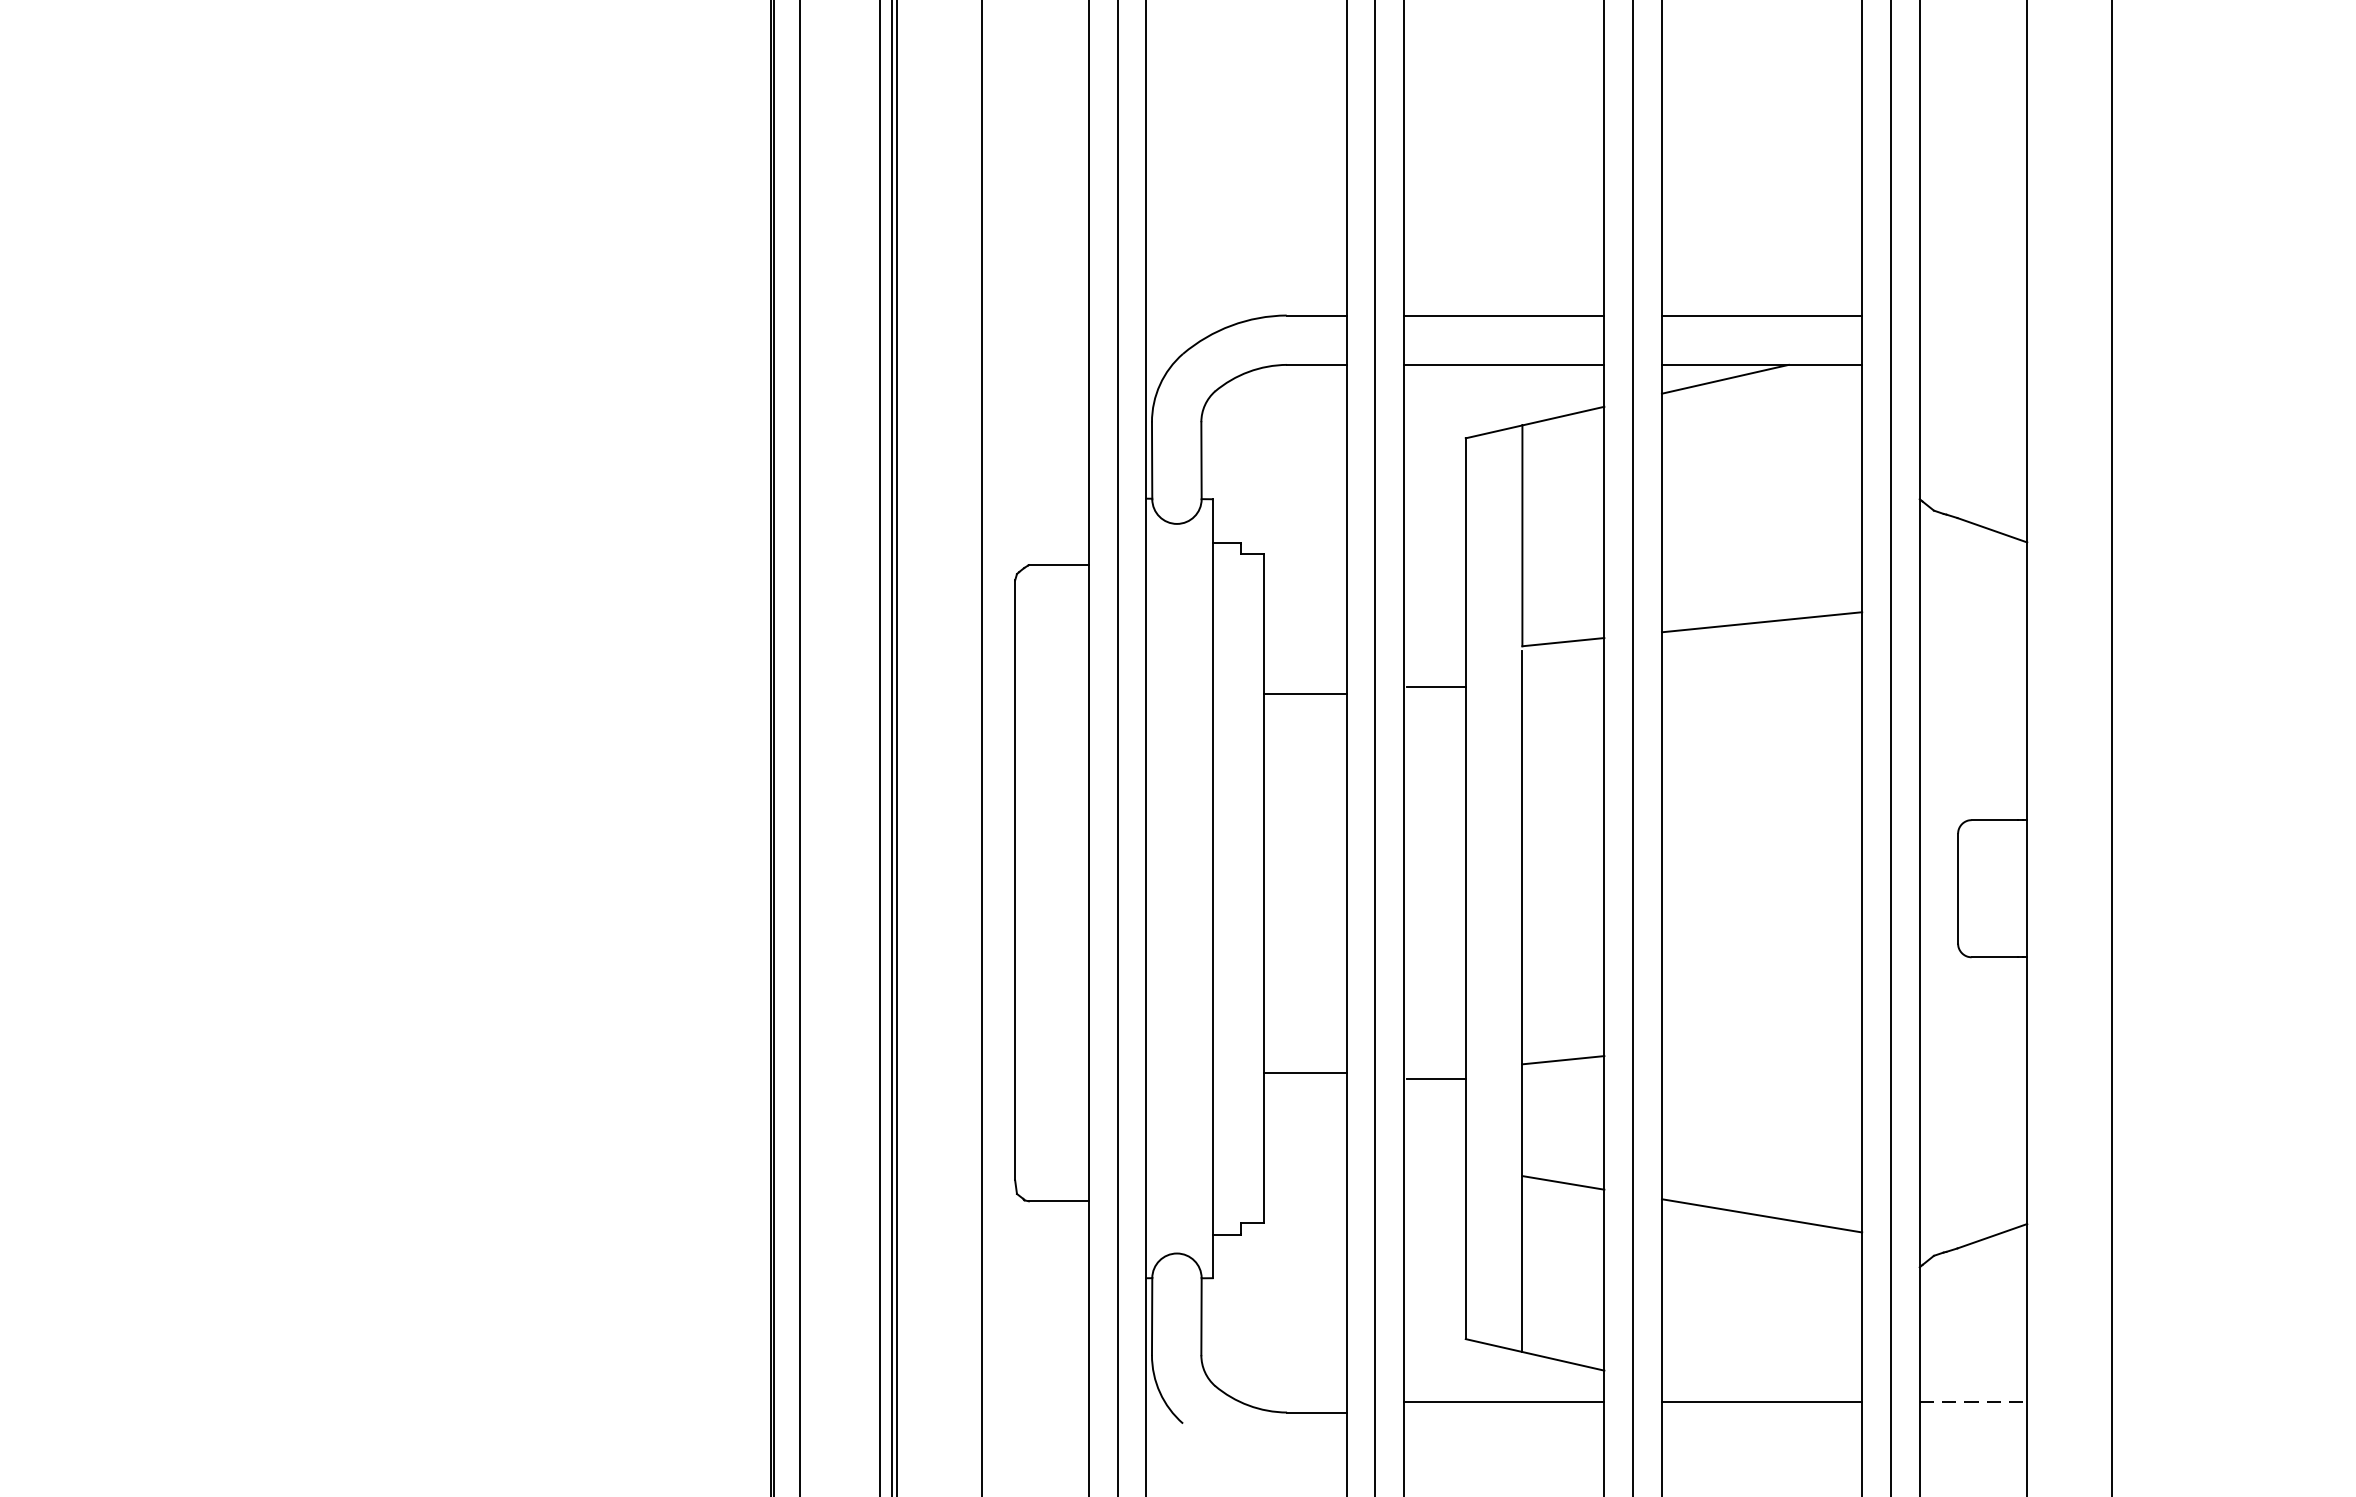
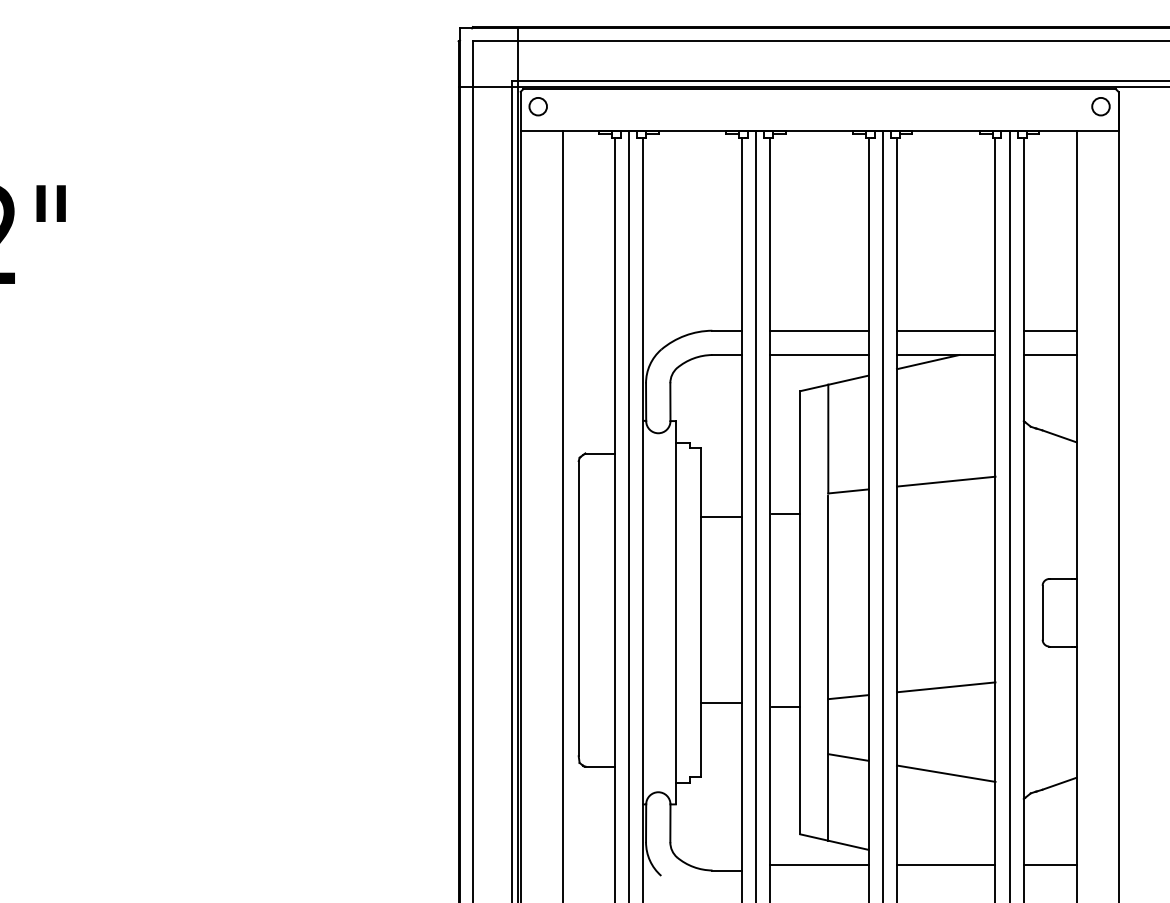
line: (1971, 315) -> (1049, 330), added
line: (1971, 365) -> (1049, 355), added
line: (1760, 1040) -> (945, 687), added
line: (1973, 1402) -> (1050, 865), dashed -> solid

